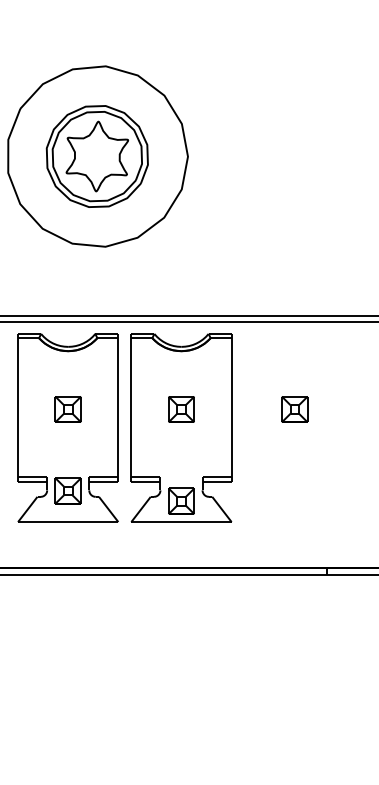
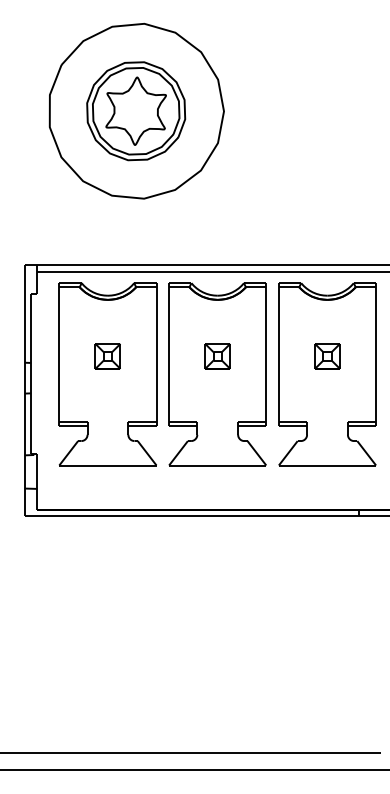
part: (294, 428) -> (327, 374), added
part: (67, 491) -> (107, 435), removed
part: (181, 501) -> (217, 445), removed

